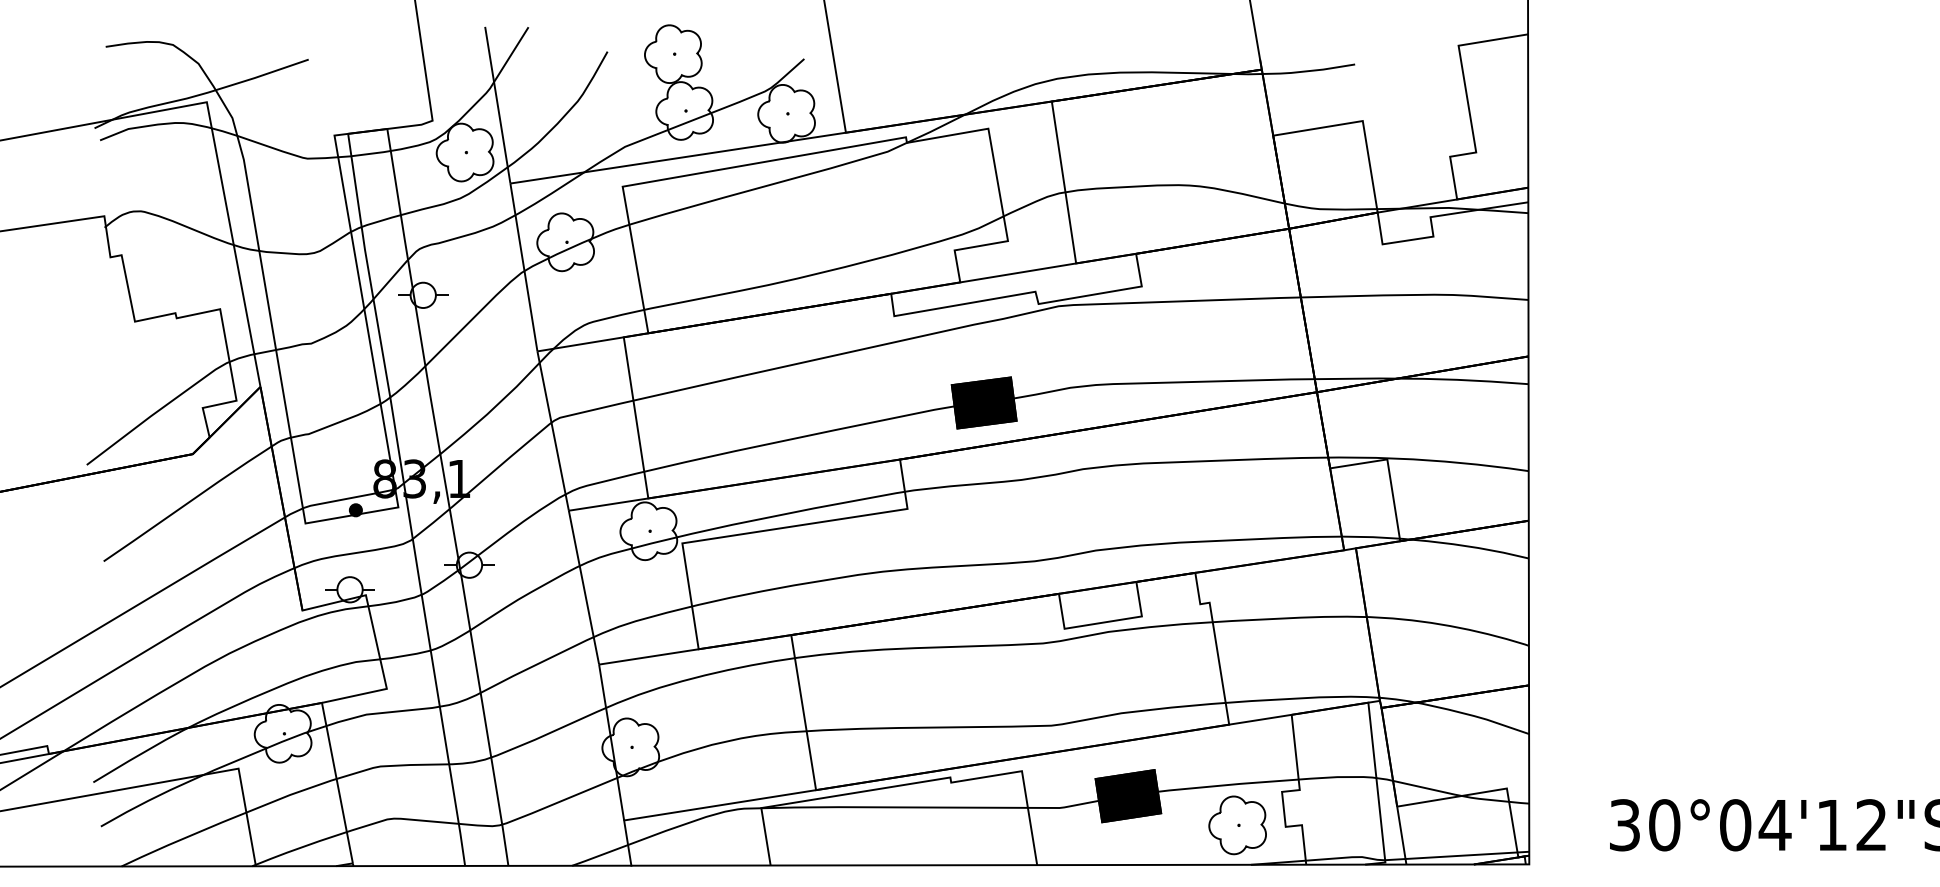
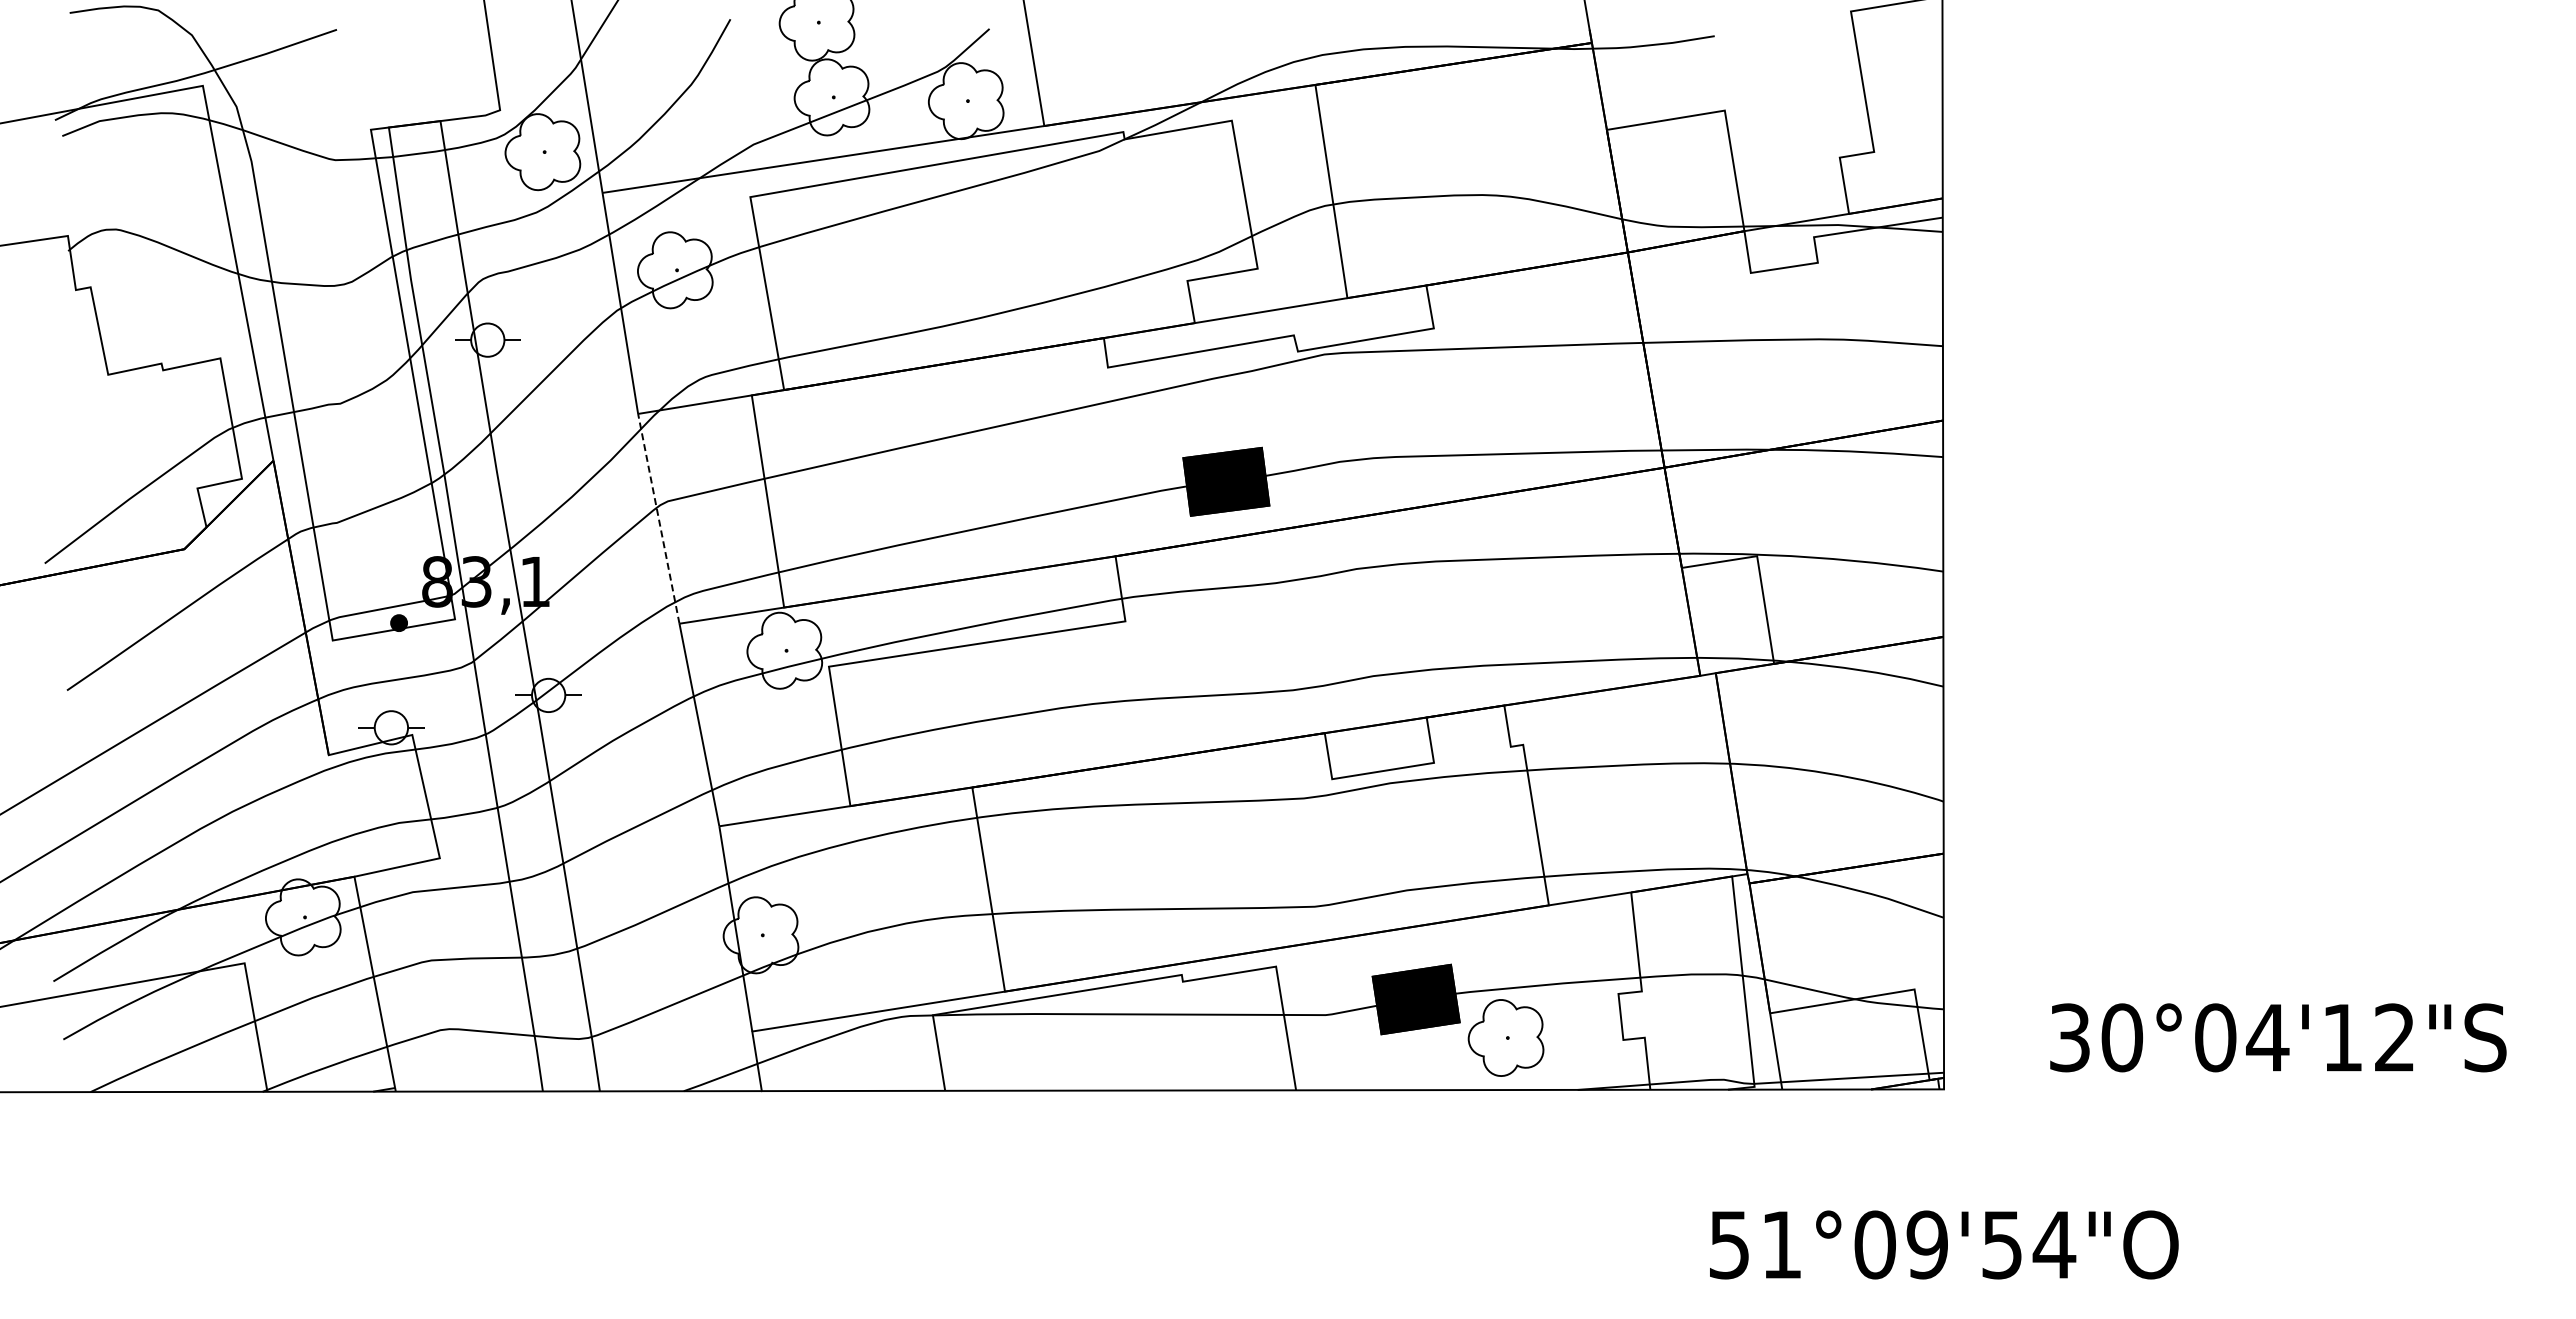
line: (552, 430) -> (658, 518), solid -> dashed
part: (1237, 824) -> (1505, 1037), moved

